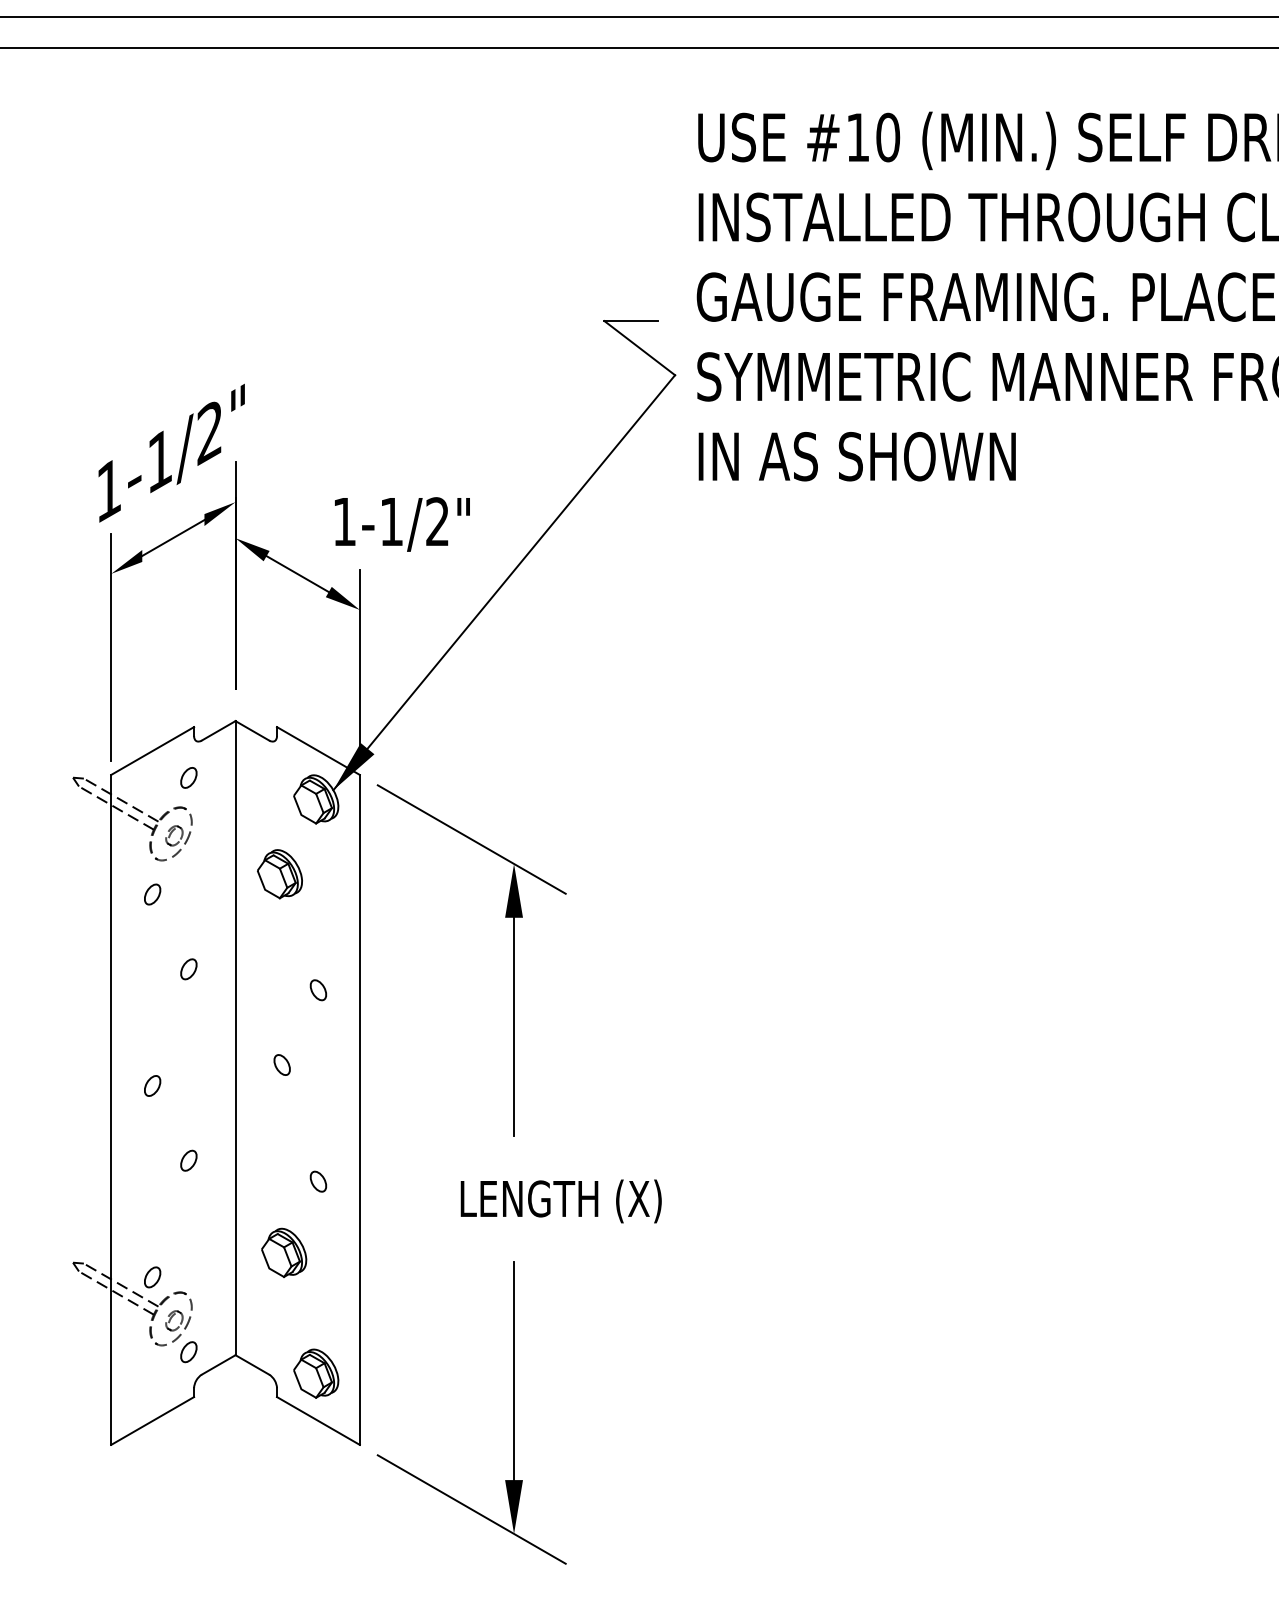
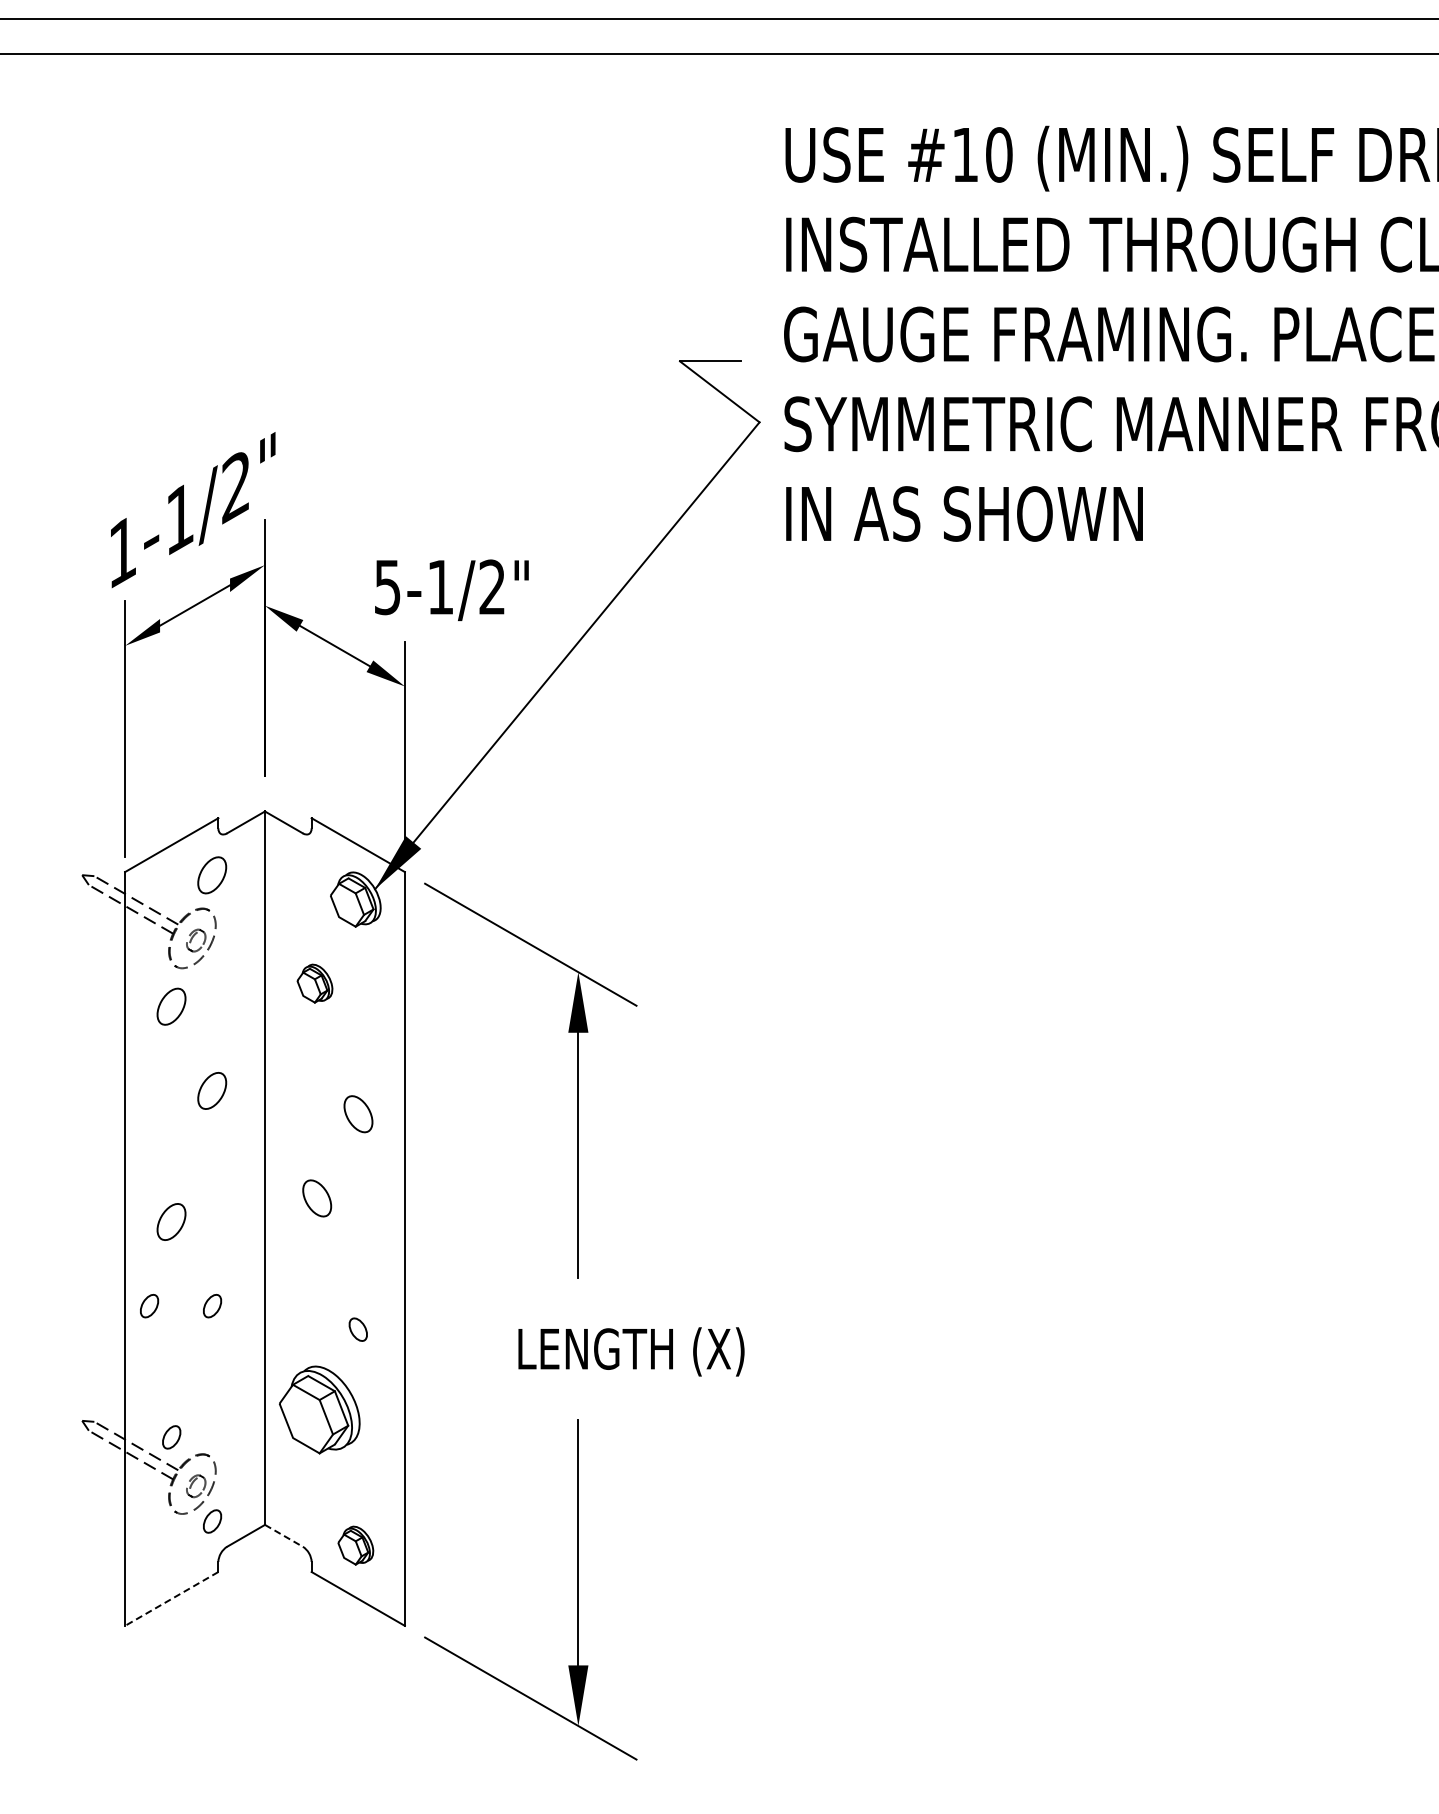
text: (344, 522) -> (387, 587), 1-1/2" -> 5-1/2"
part: (188, 778) -> (212, 875), size x1.6
part: (279, 873) -> (314, 983), size x0.7
part: (152, 894) -> (171, 1006), size x1.6
part: (188, 969) -> (212, 1090), size x1.6
part: (317, 990) -> (357, 1114), size x1.6
part: (282, 1065) -> (317, 1198), size x1.6
part: (152, 1085) -> (171, 1221), size x1.6
part: (132, 1161) -> (149, 1306), added
part: (283, 1252) -> (319, 1409), size x1.6
line: (251, 1364) -> (283, 1535), solid -> dashed
part: (315, 1373) -> (355, 1545), size x0.7
line: (152, 1420) -> (171, 1598), solid -> dashed

